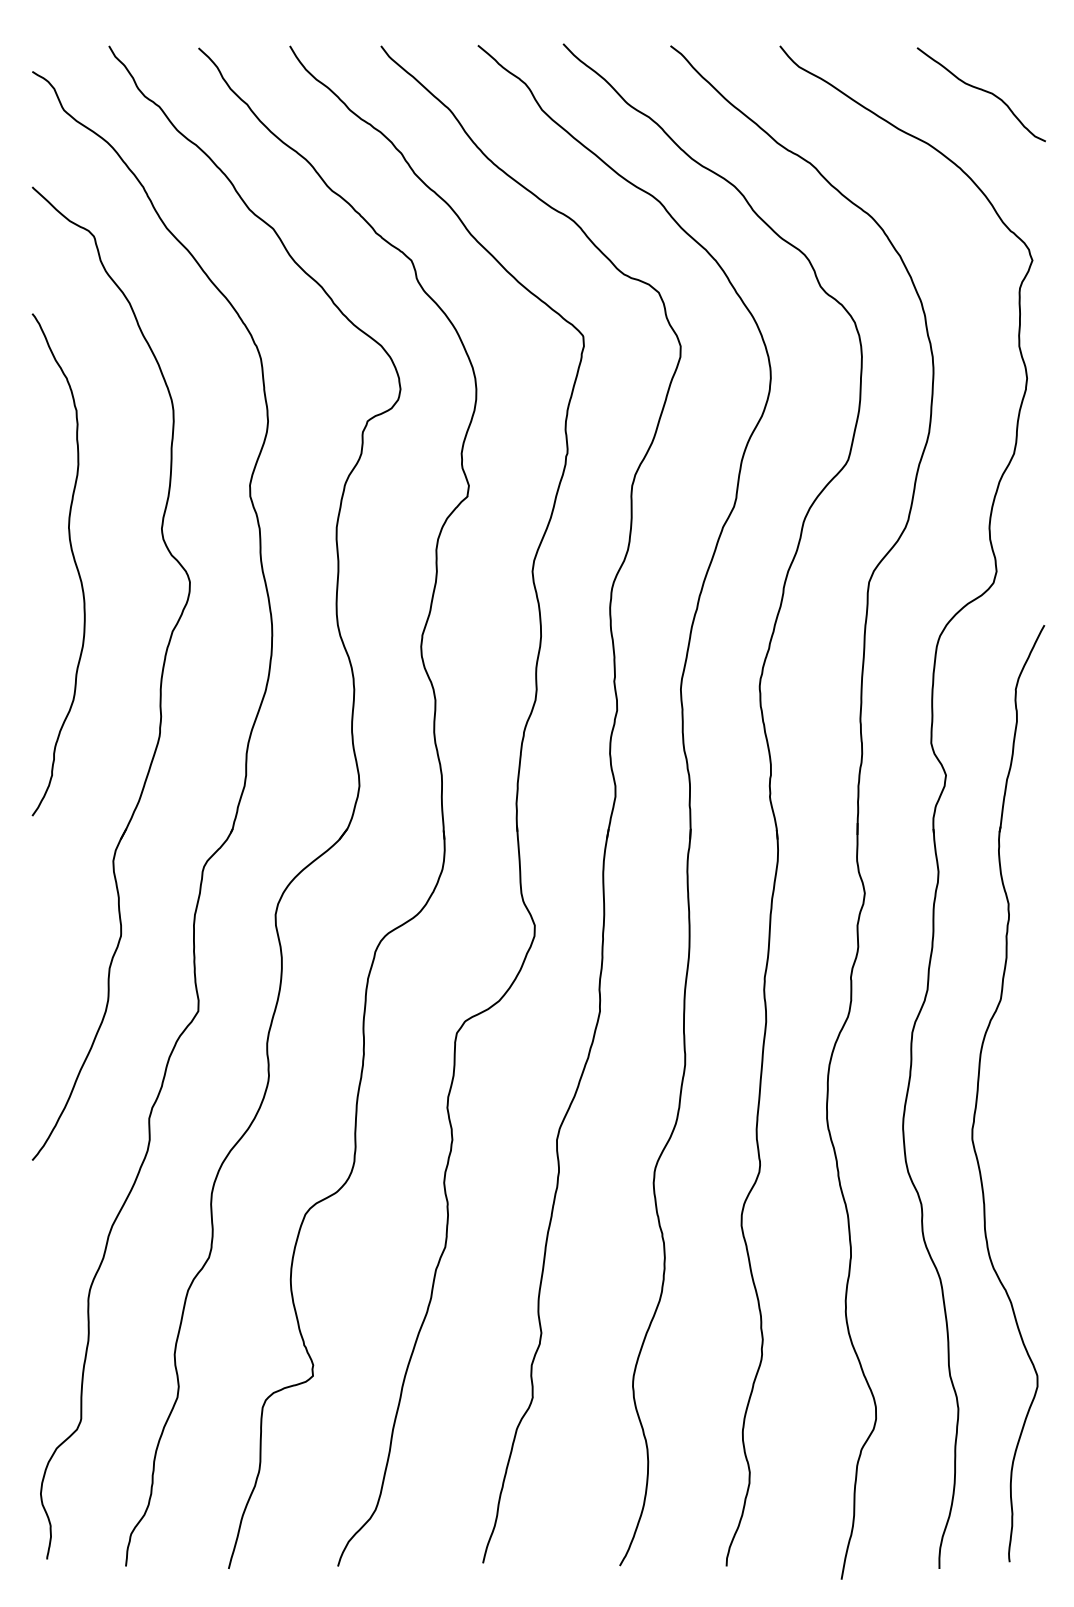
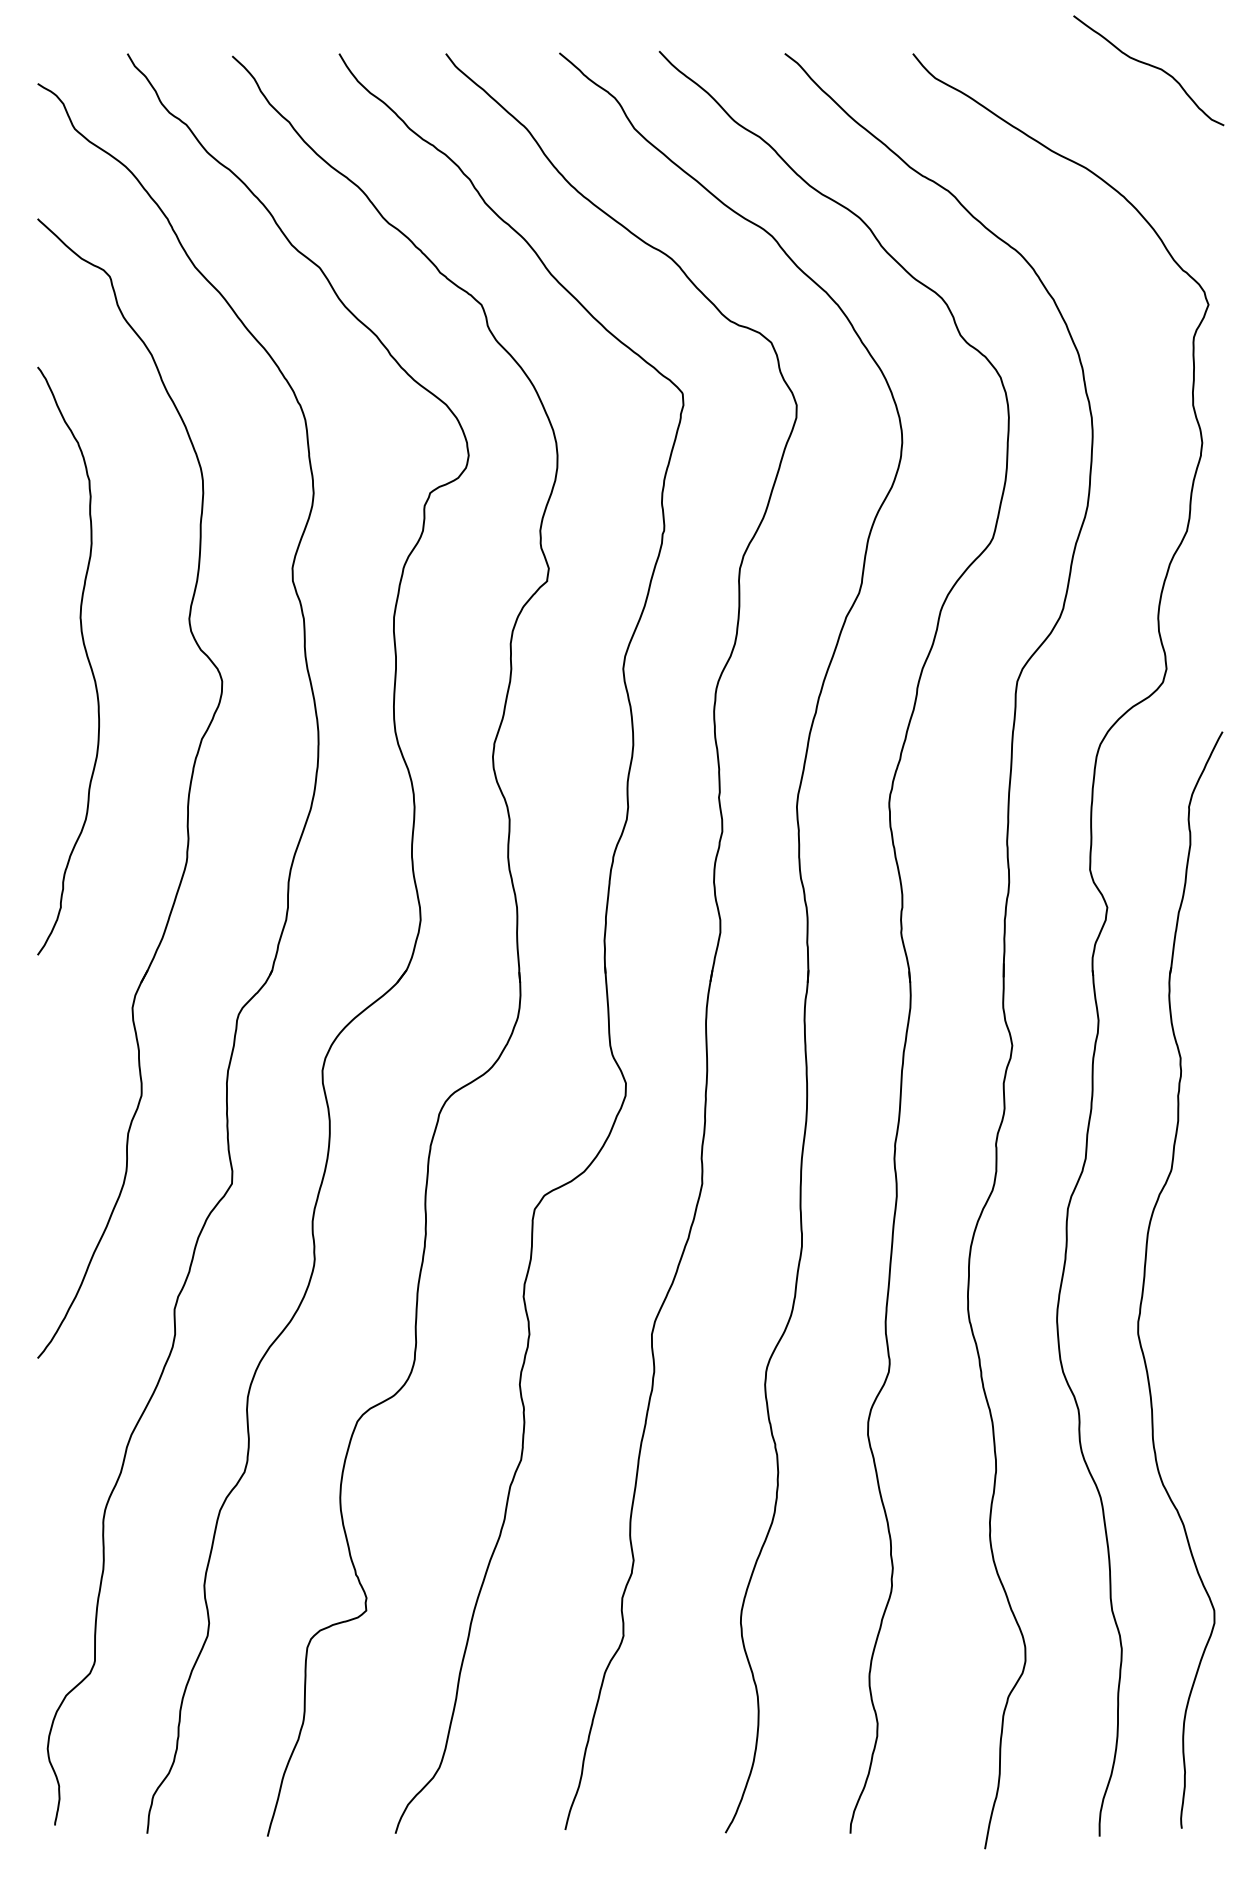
curve: (982, 91) -> (1150, 66), moved

